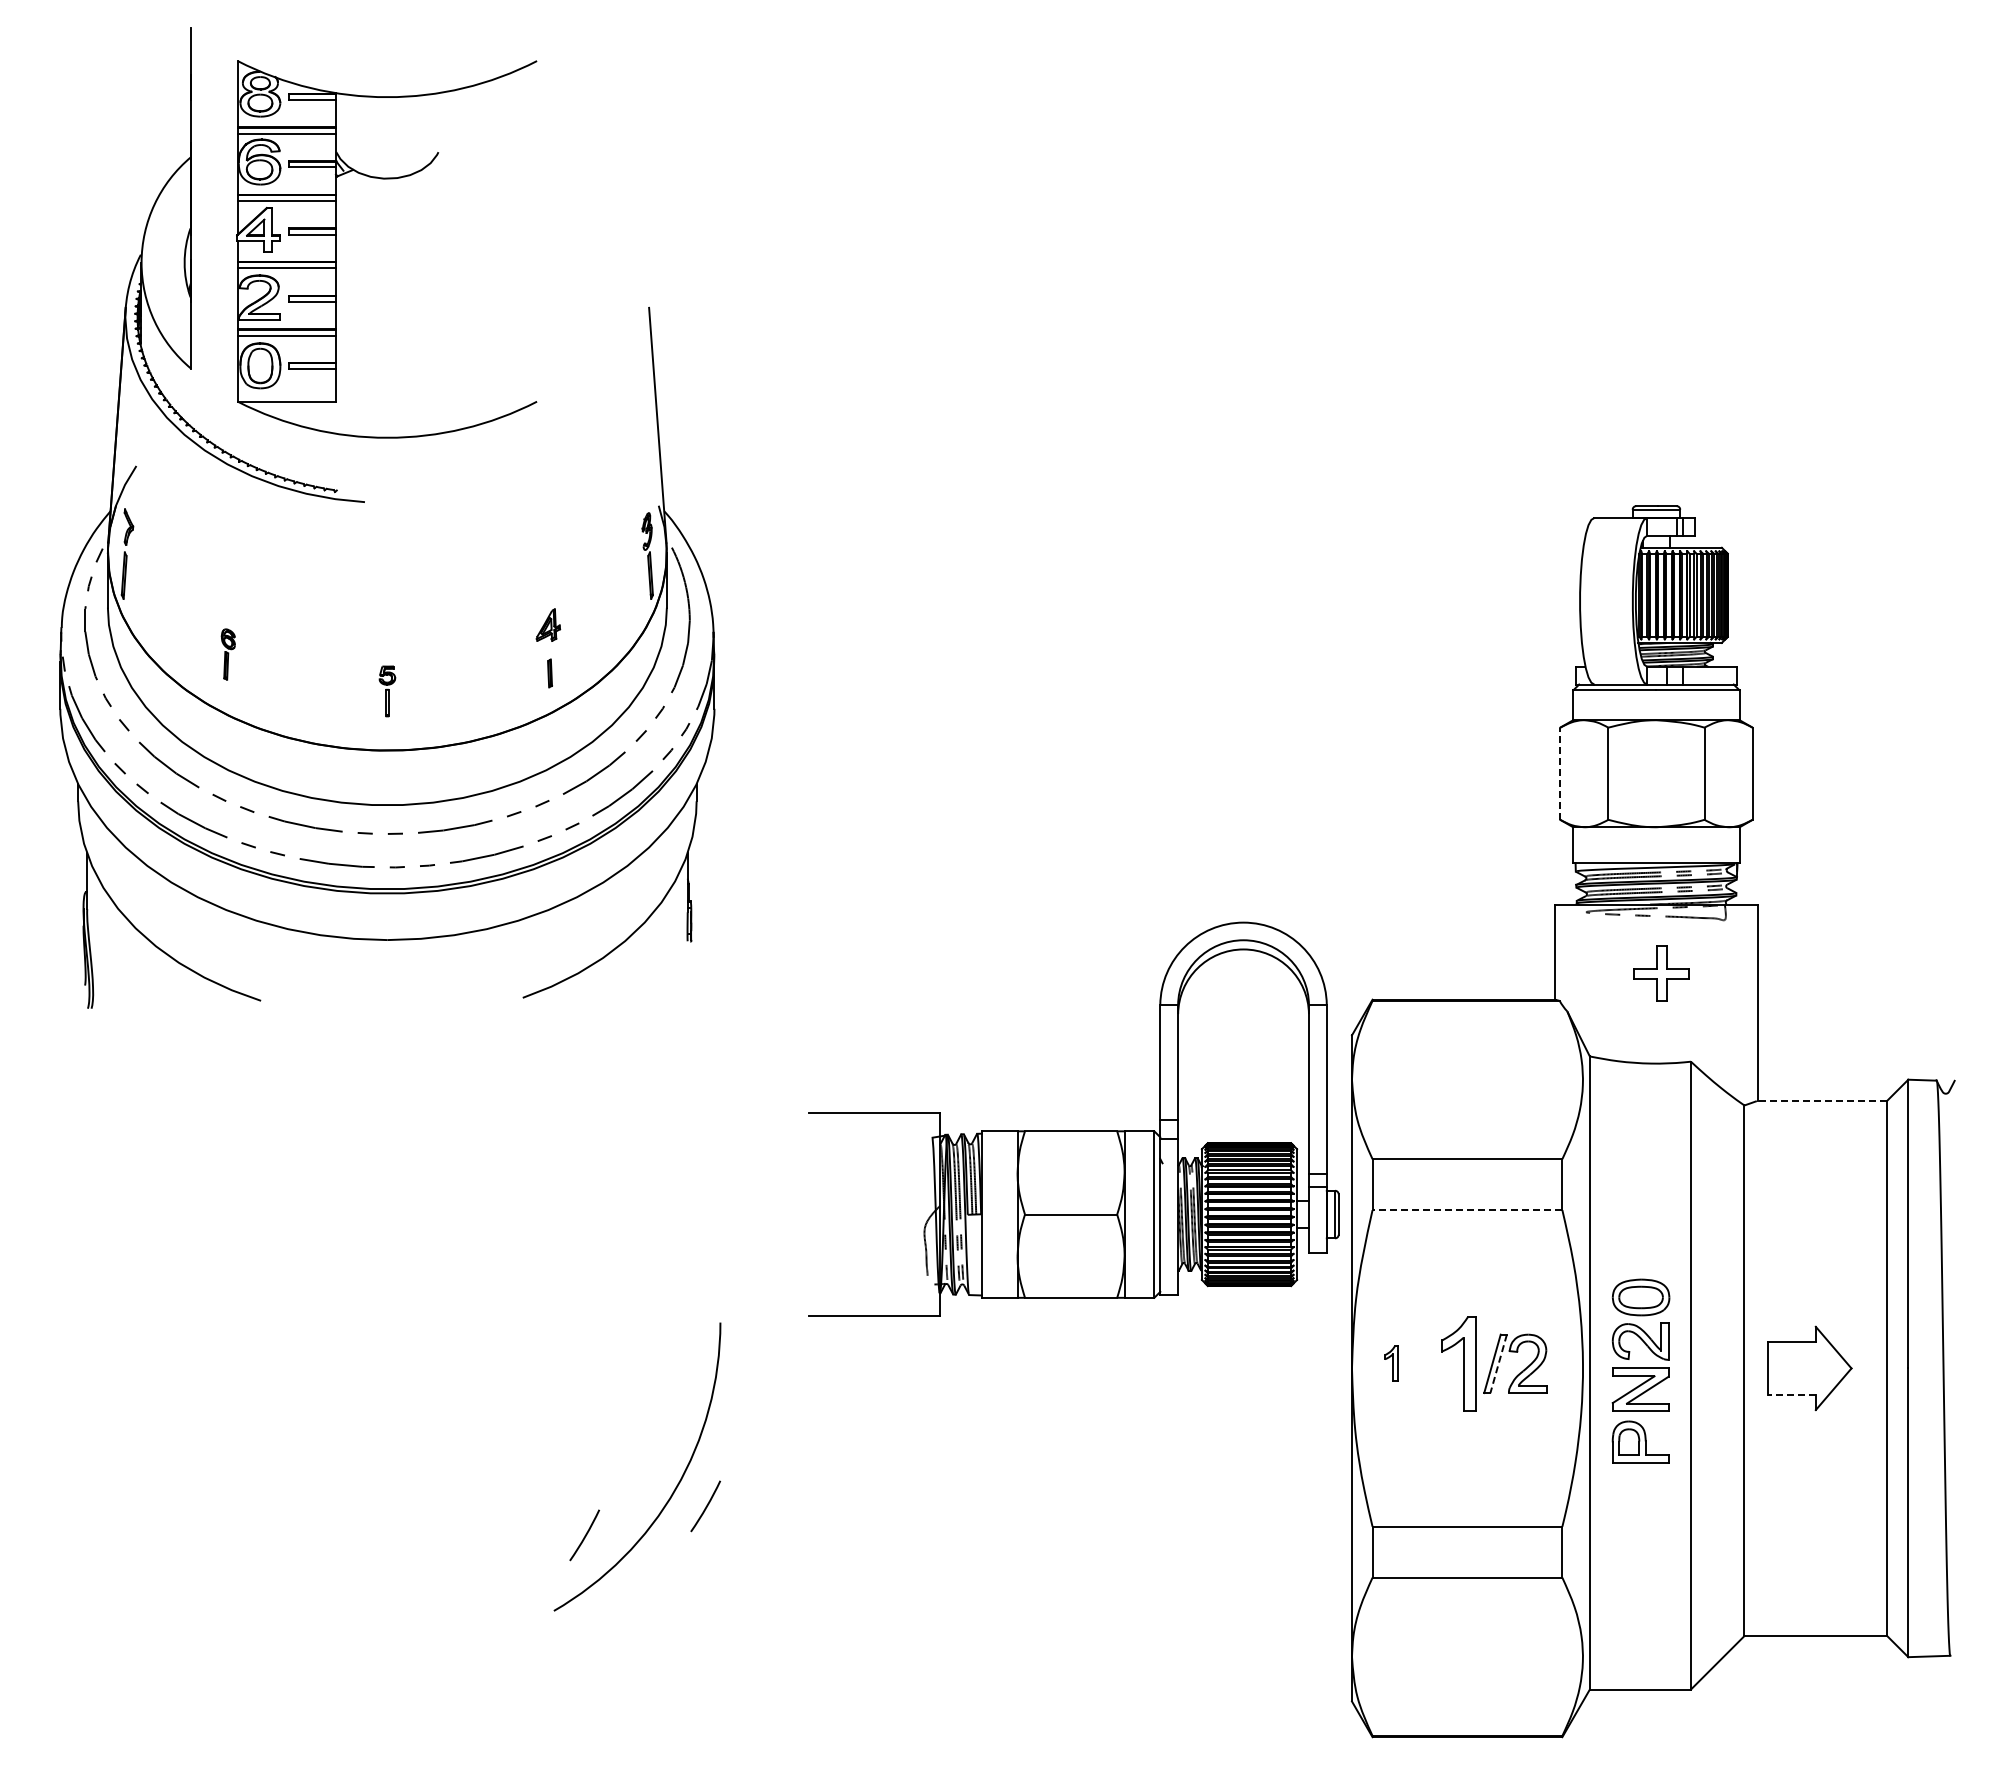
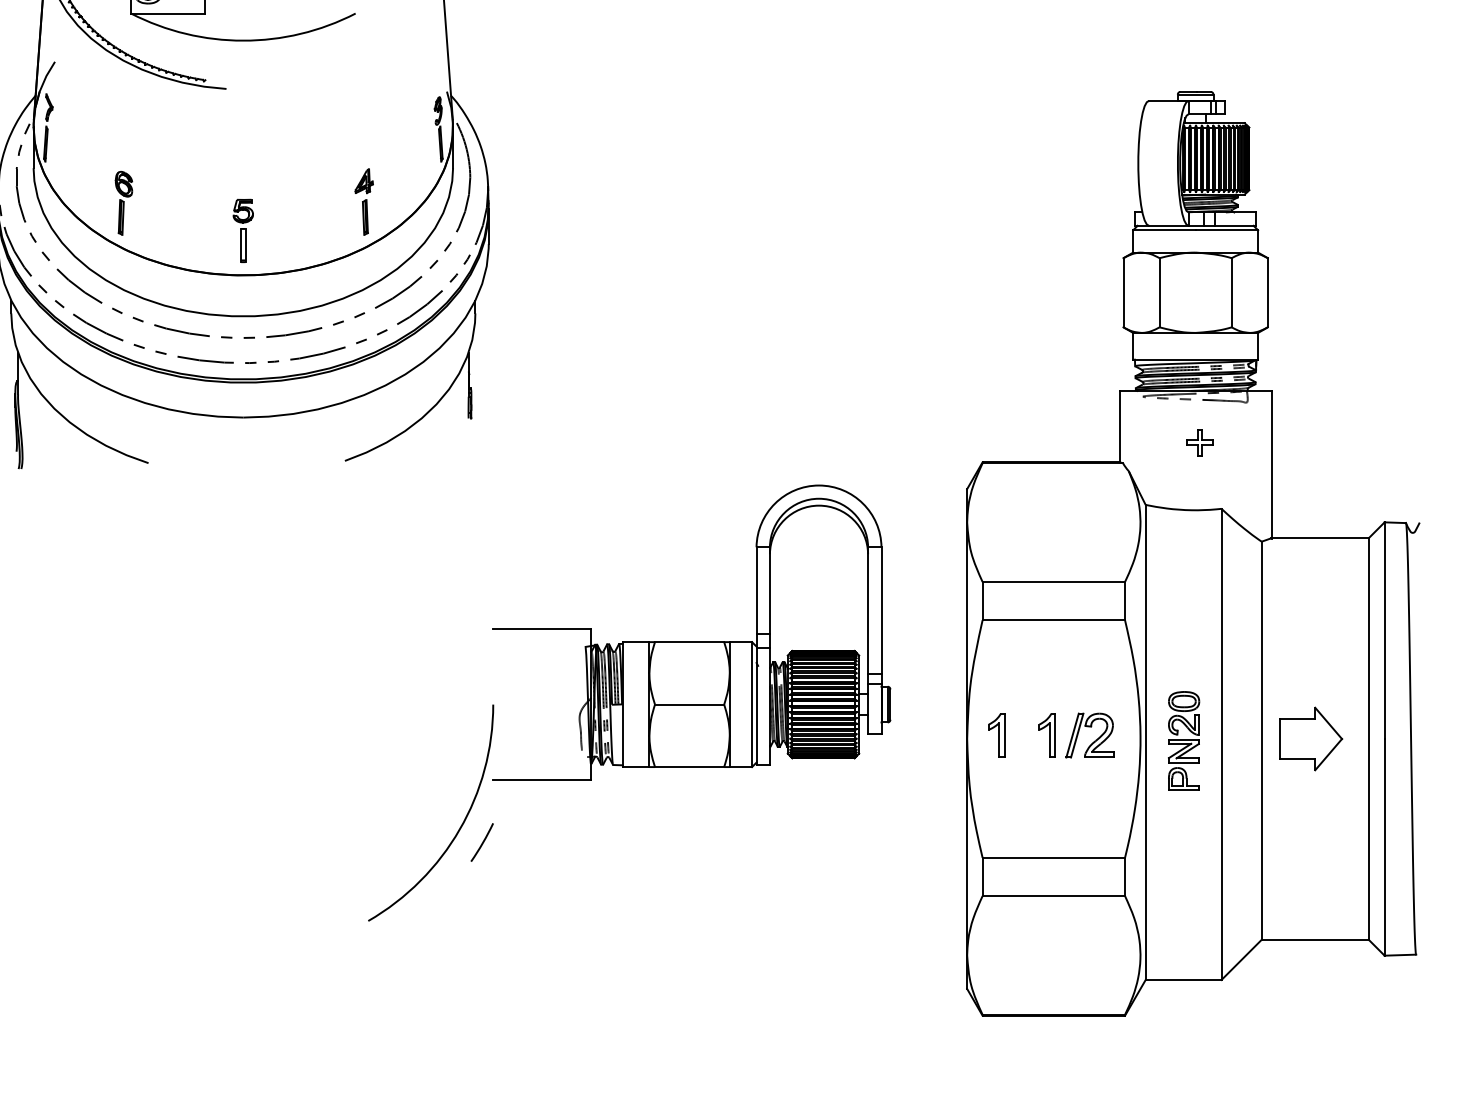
part: (228, 654) -> (124, 203), size x1.67
part: (549, 673) -> (364, 217), size x1.67
part: (387, 691) -> (243, 231), size x1.67
line: (1560, 773) -> (1123, 292), dashed -> solid
part: (1661, 973) -> (1199, 442), size x0.62
line: (1821, 1100) -> (1319, 537), dashed -> solid
part: (1073, 1130) -> (691, 641), moved
line: (1467, 1210) -> (1053, 620), dashed -> solid
part: (1391, 1363) -> (996, 735), size x1.67
part: (1458, 1363) -> (1047, 735), size x0.62
line: (1498, 1364) -> (1077, 736), dashed -> solid
part: (1640, 1370) -> (1183, 740), size x0.71
line: (1792, 1395) -> (1297, 759), dashed -> solid
arc: (584, 1535) -> (391, 864), removed

